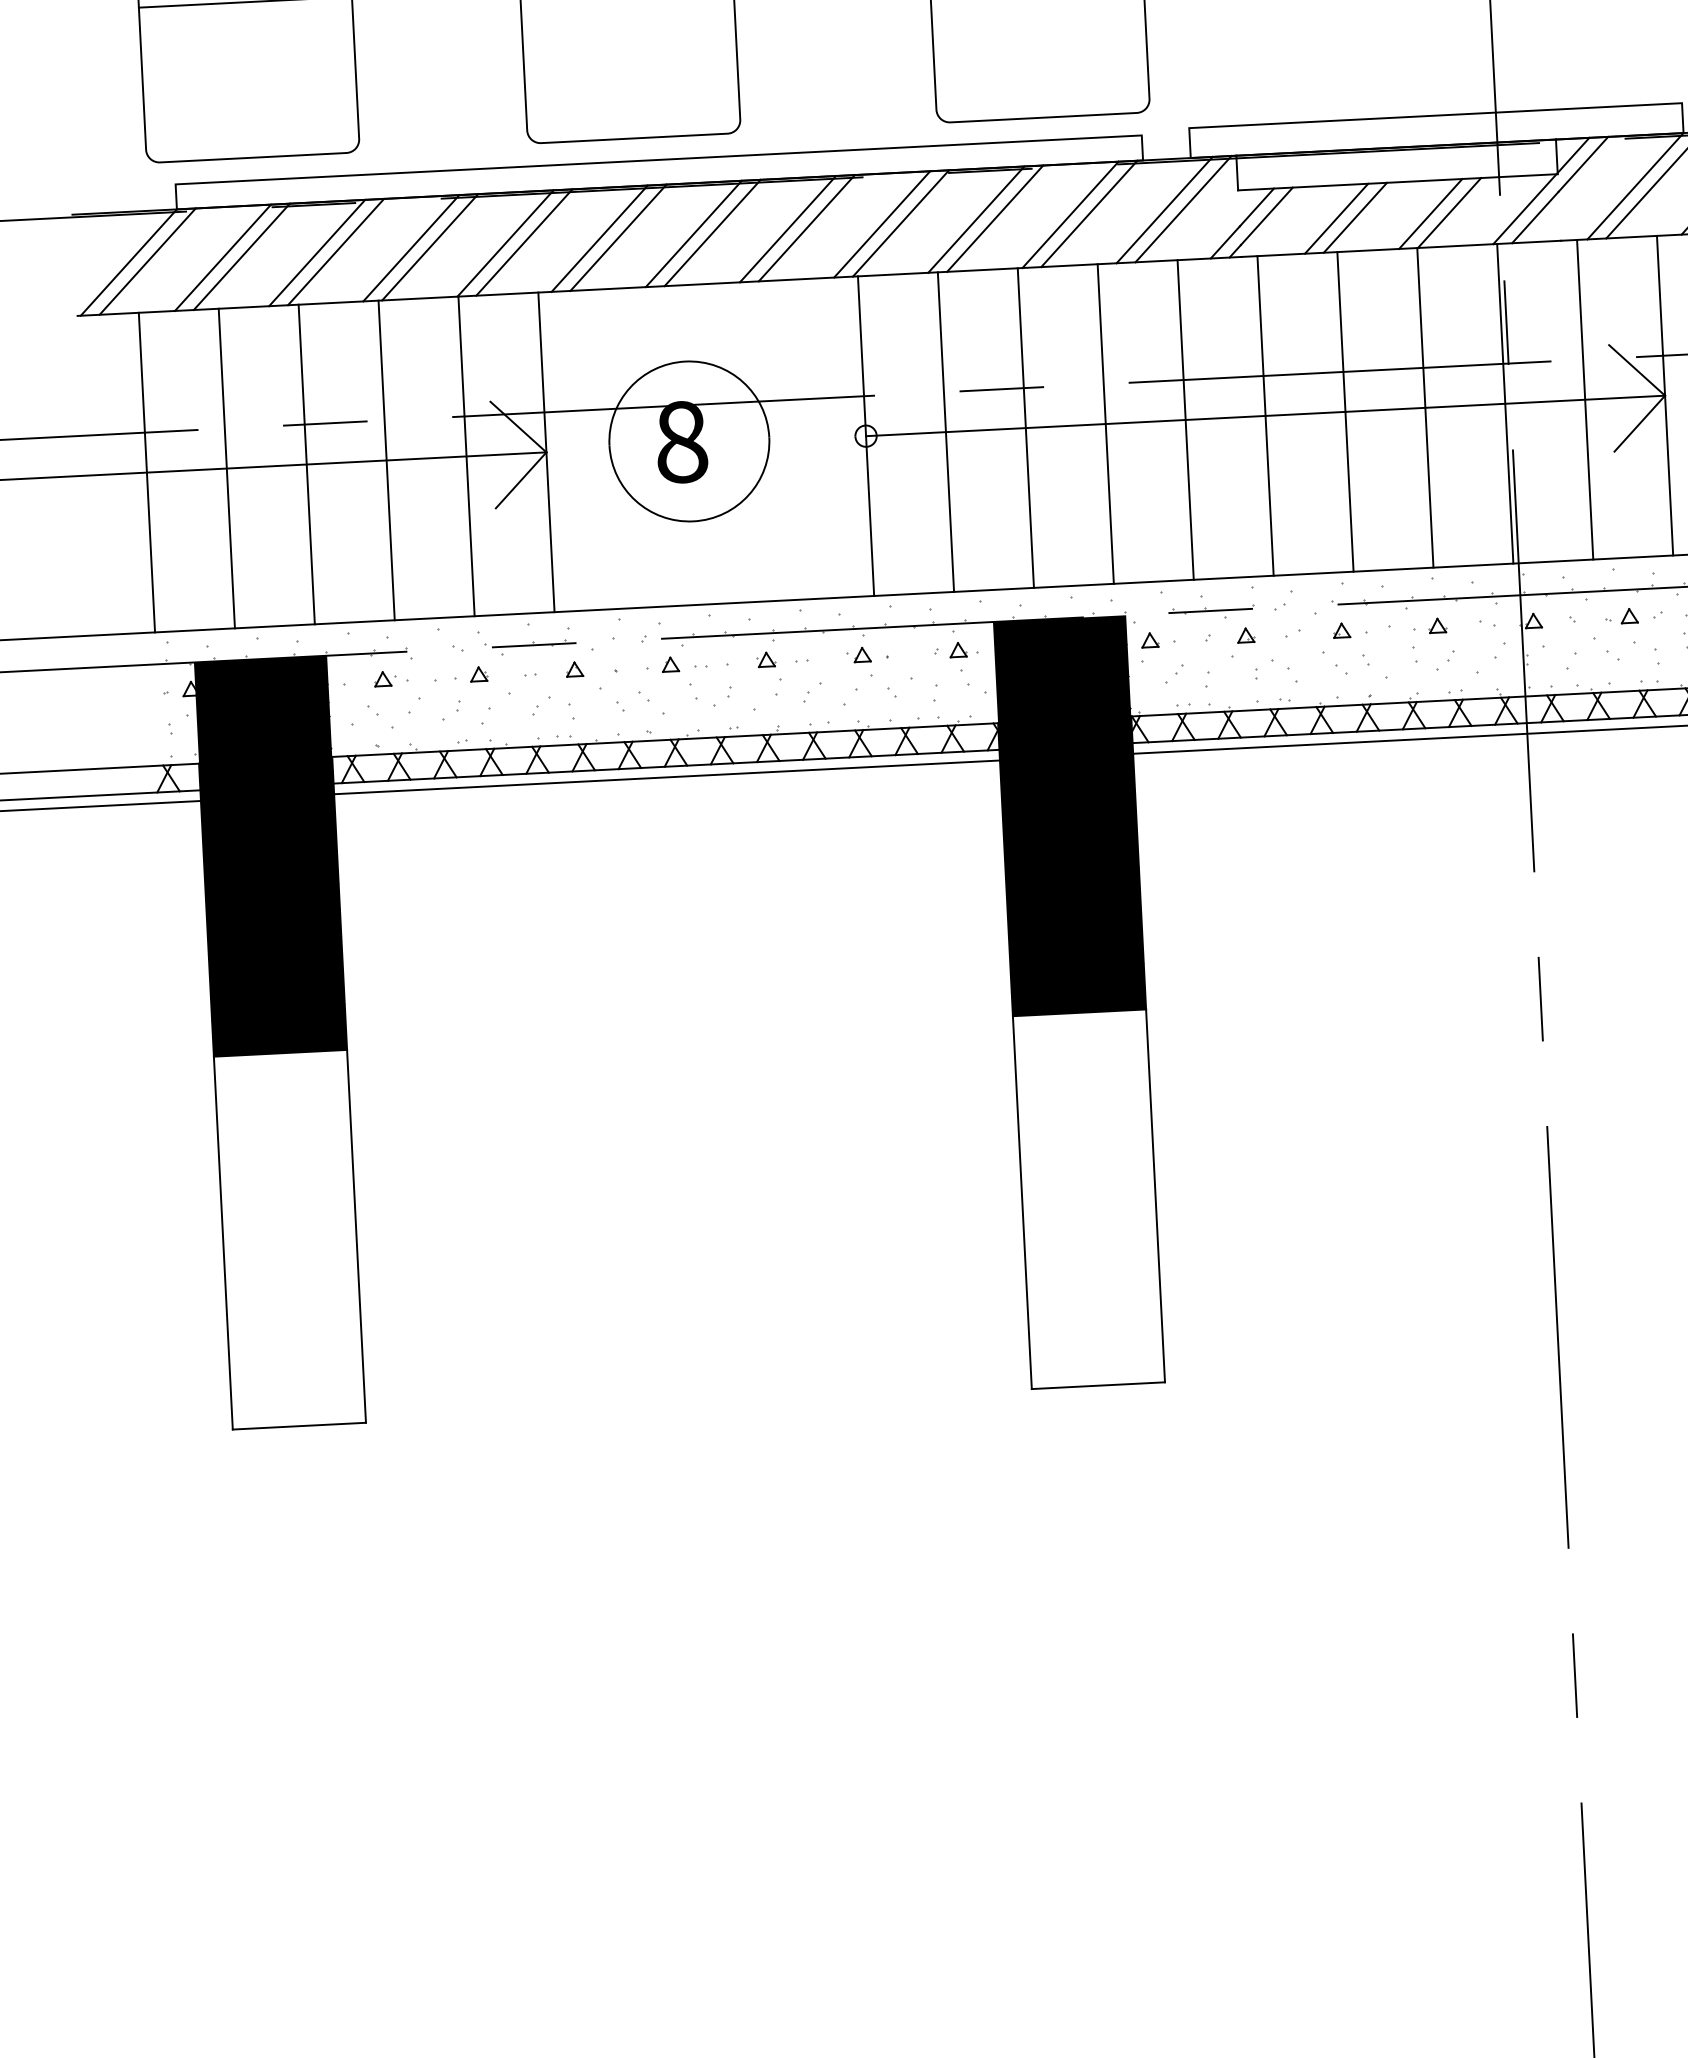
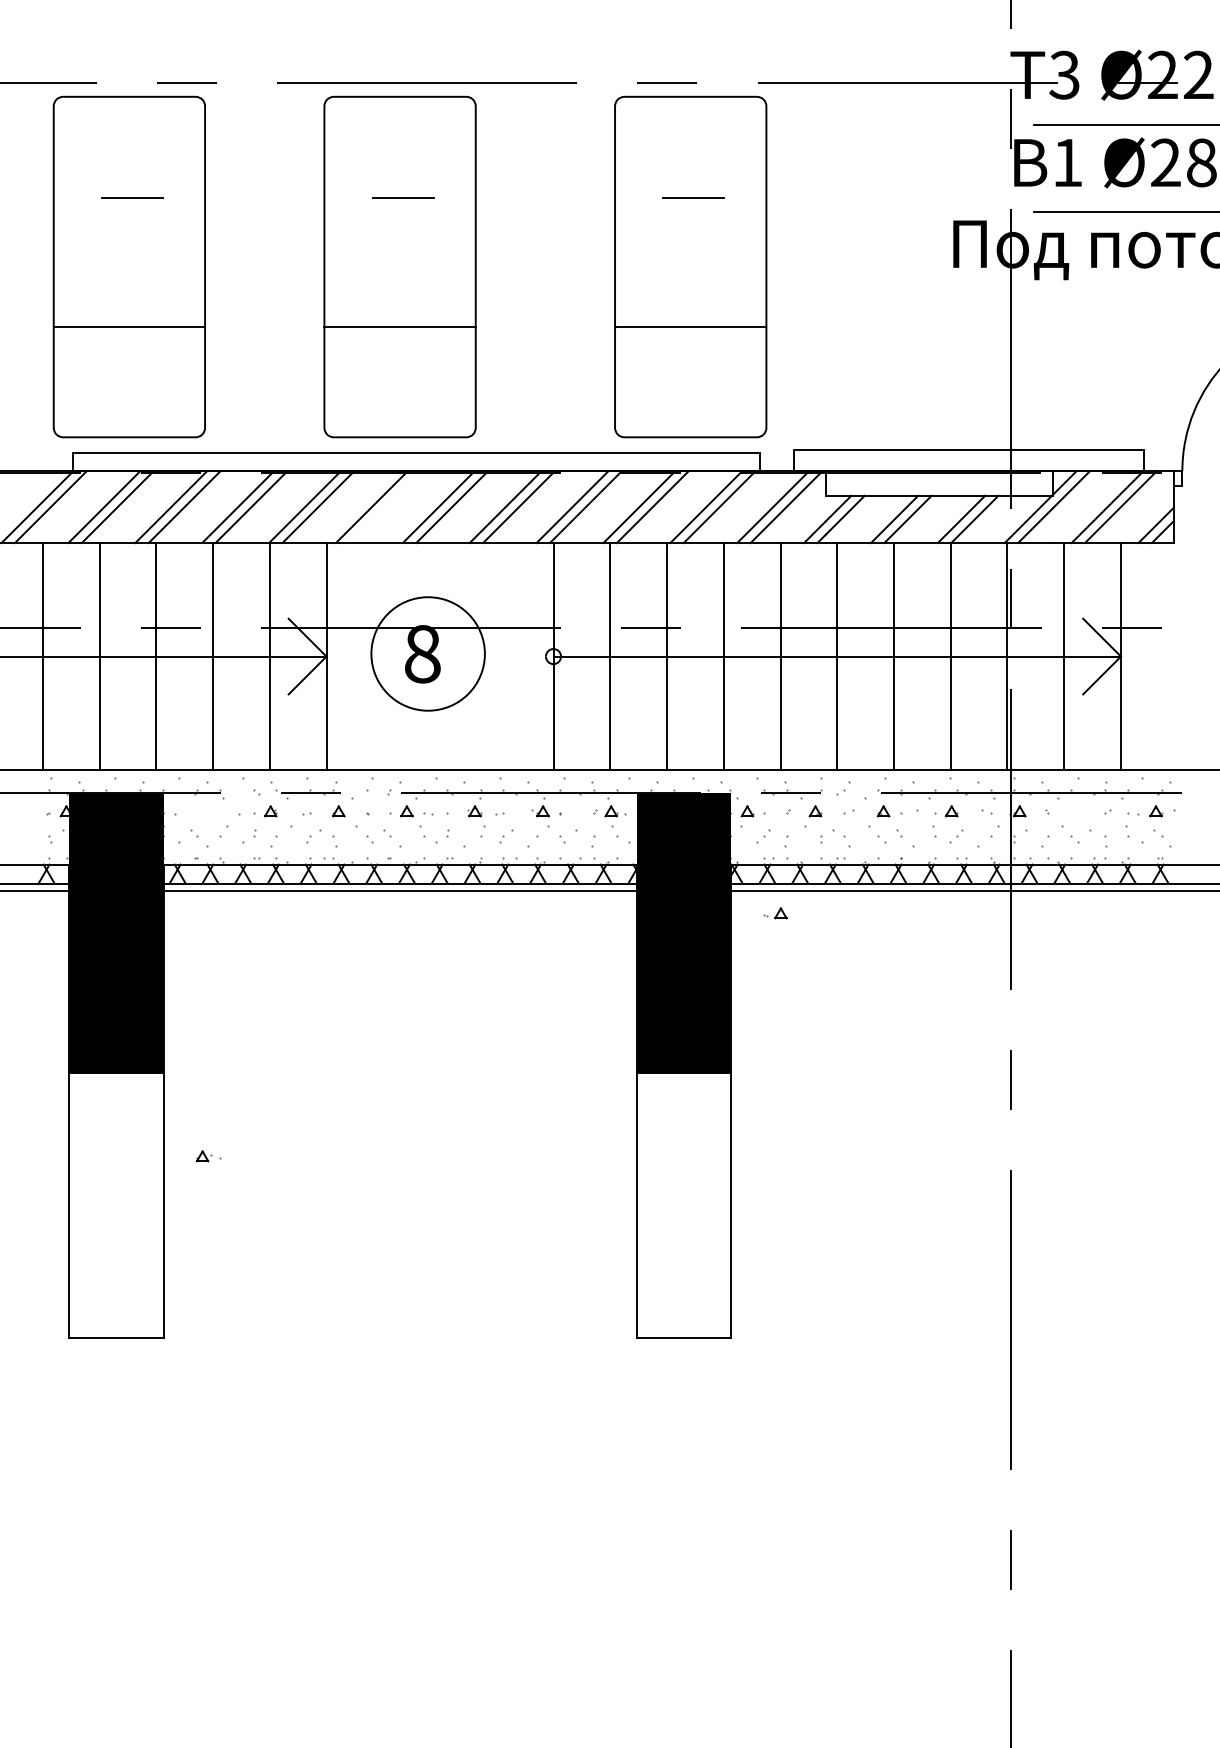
line: (618, 238) -> (385, 507), removed
part: (1621, 616) -> (775, 913), moved
part: (391, 678) -> (208, 1156), moved

